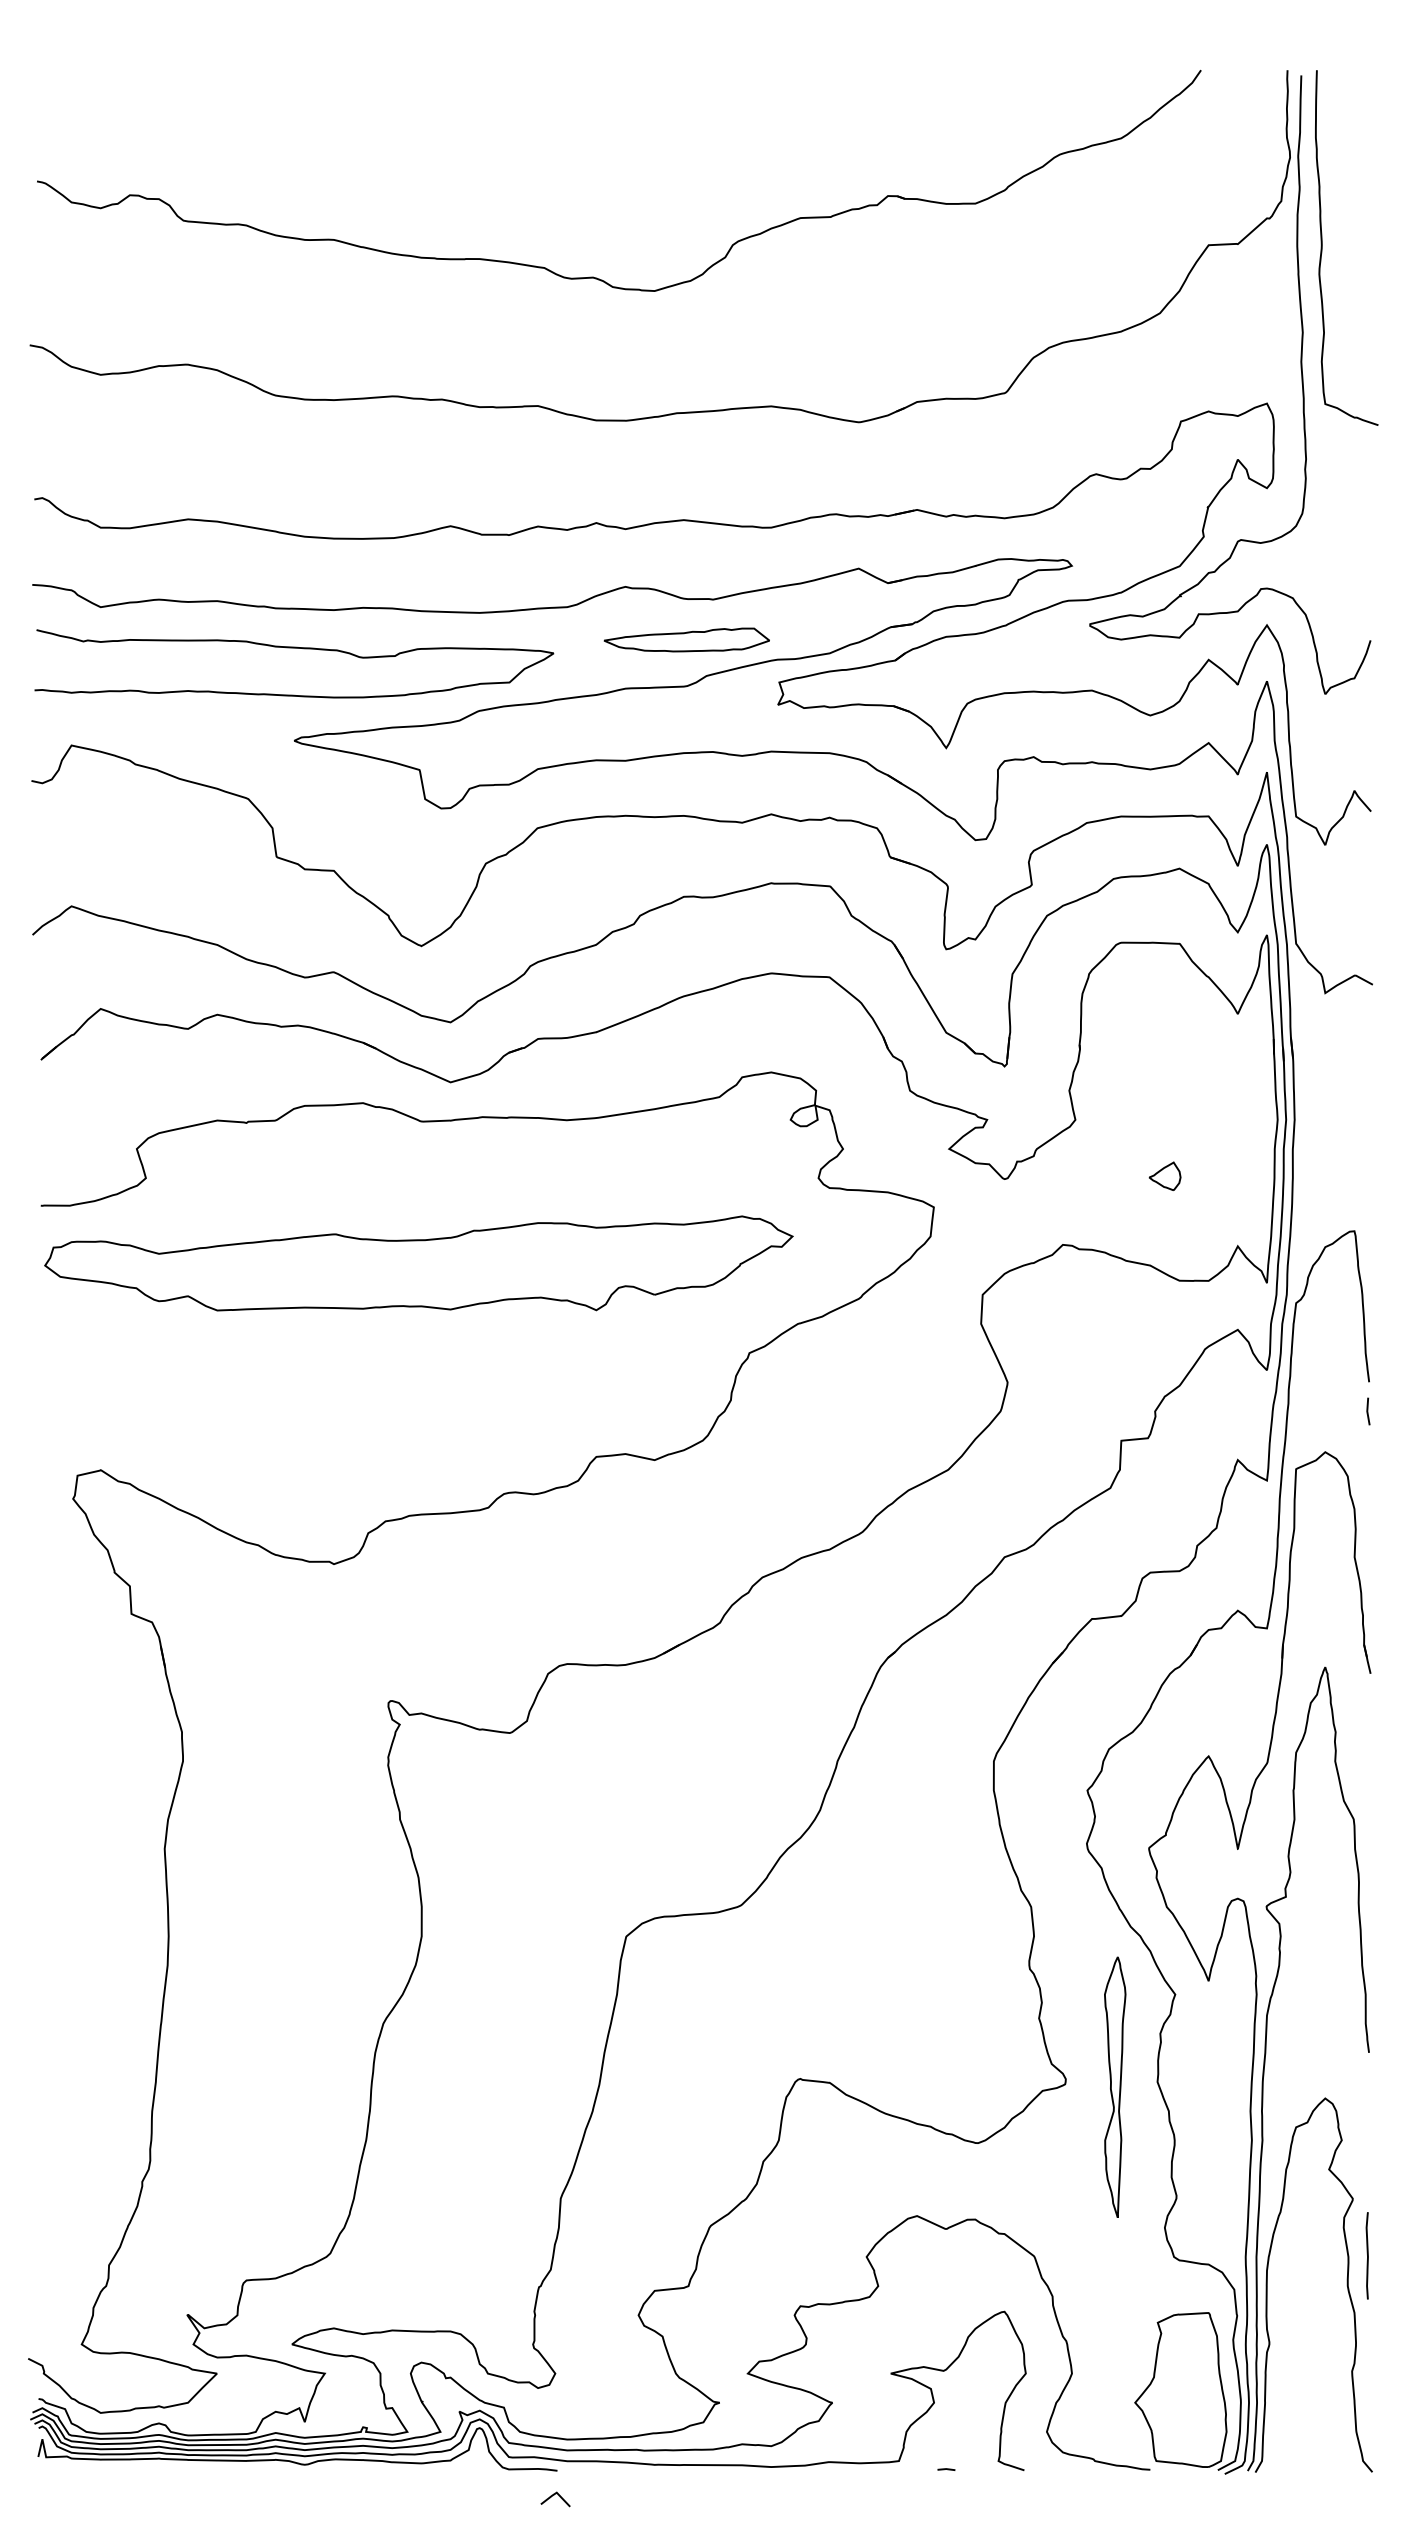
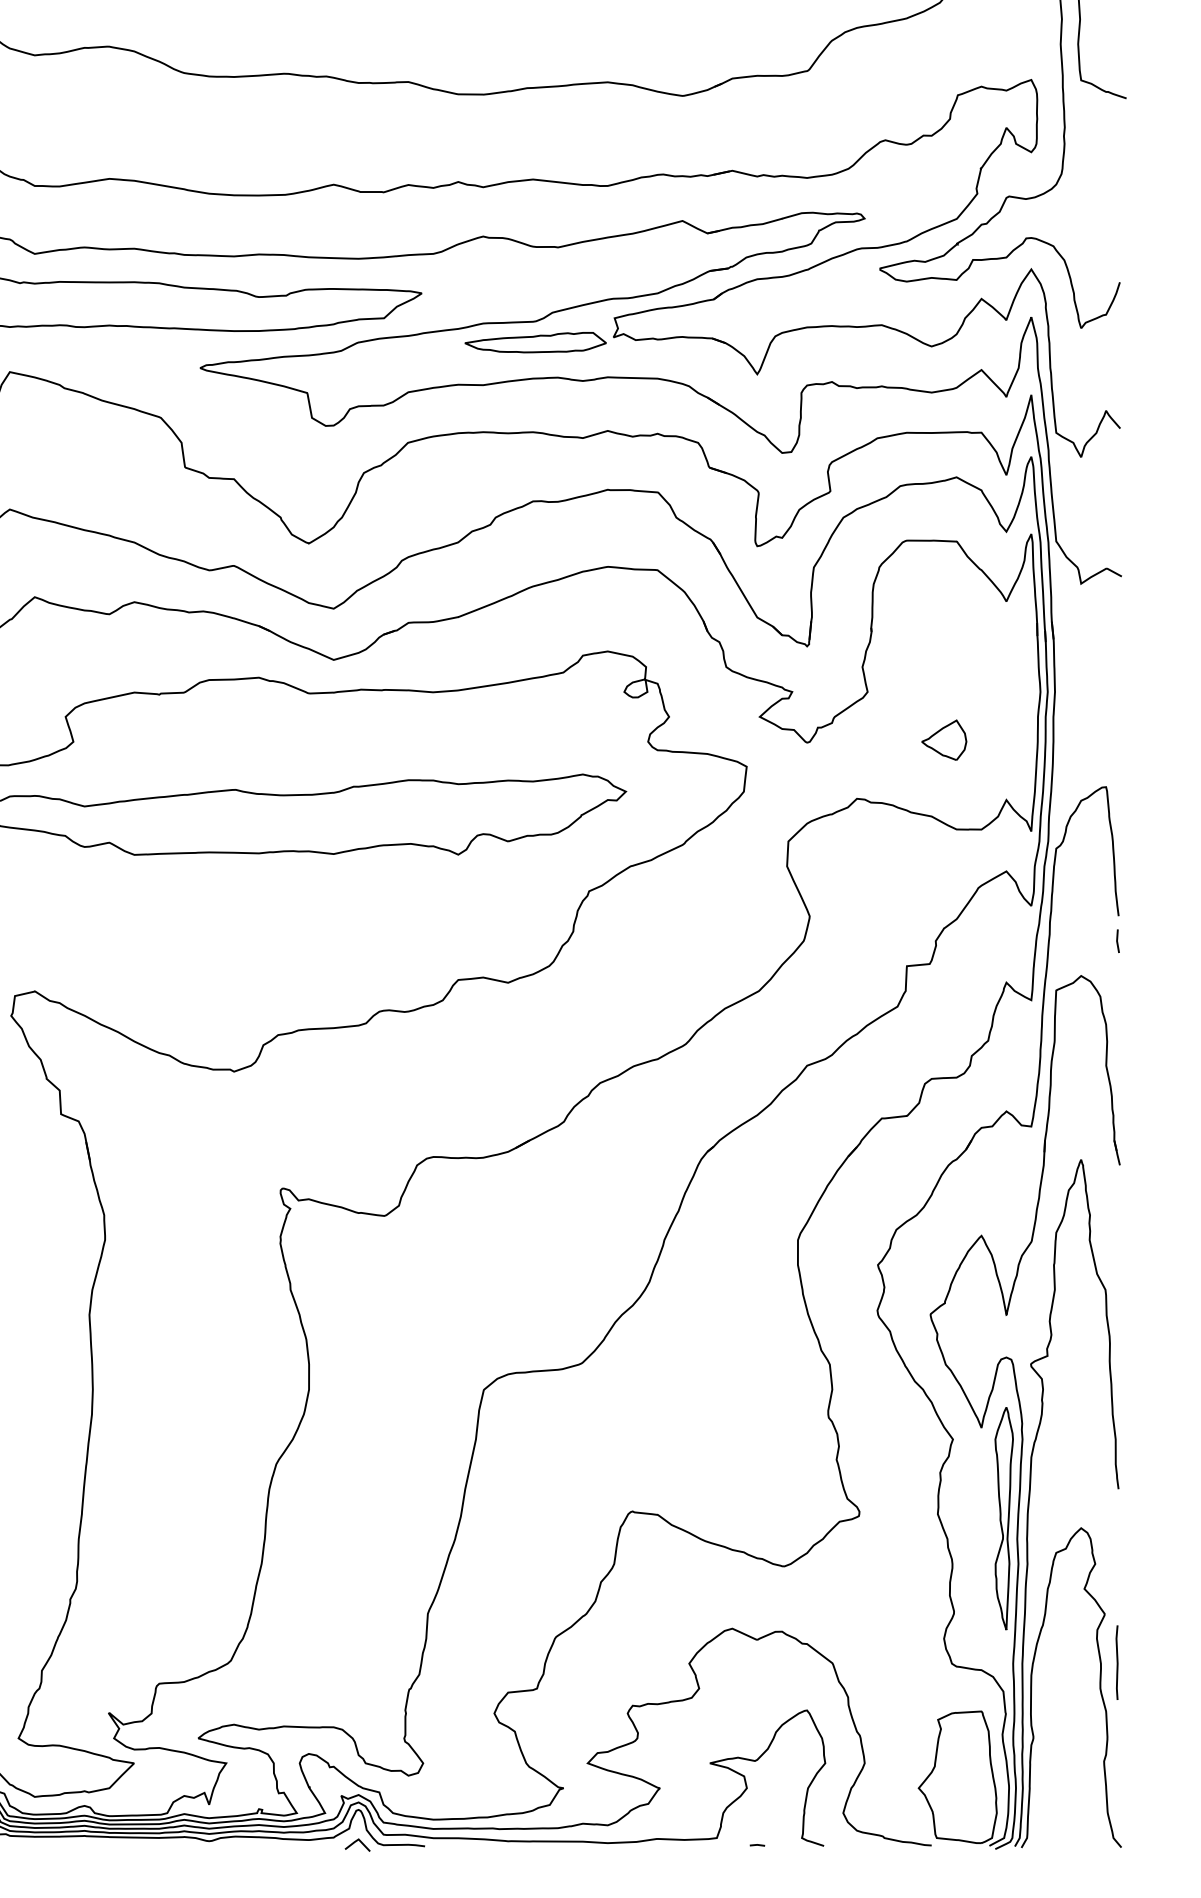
part: (686, 639) -> (535, 342), moved
part: (1164, 1176) -> (943, 740), size x1.67
part: (1115, 2086) -> (1004, 1517), moved
line: (554, 2495) -> (356, 1841), moved

